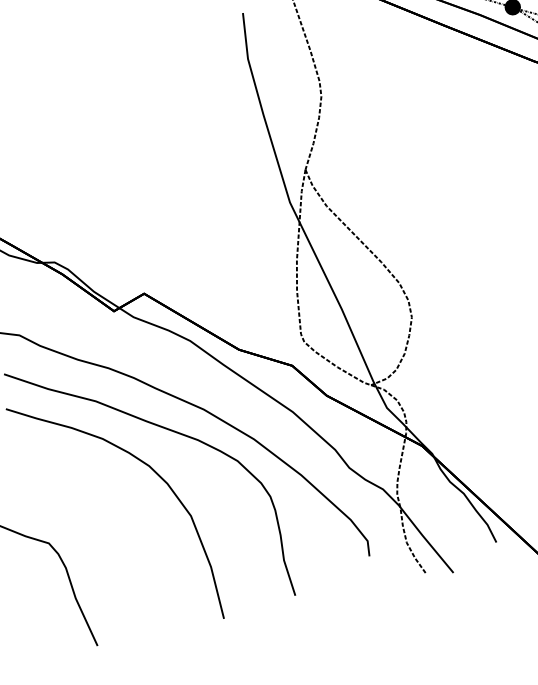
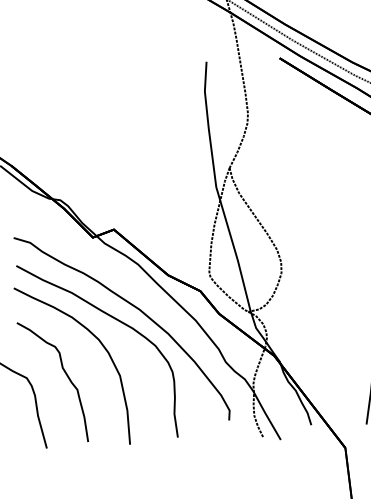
curve: (109, 530) -> (66, 376), added

